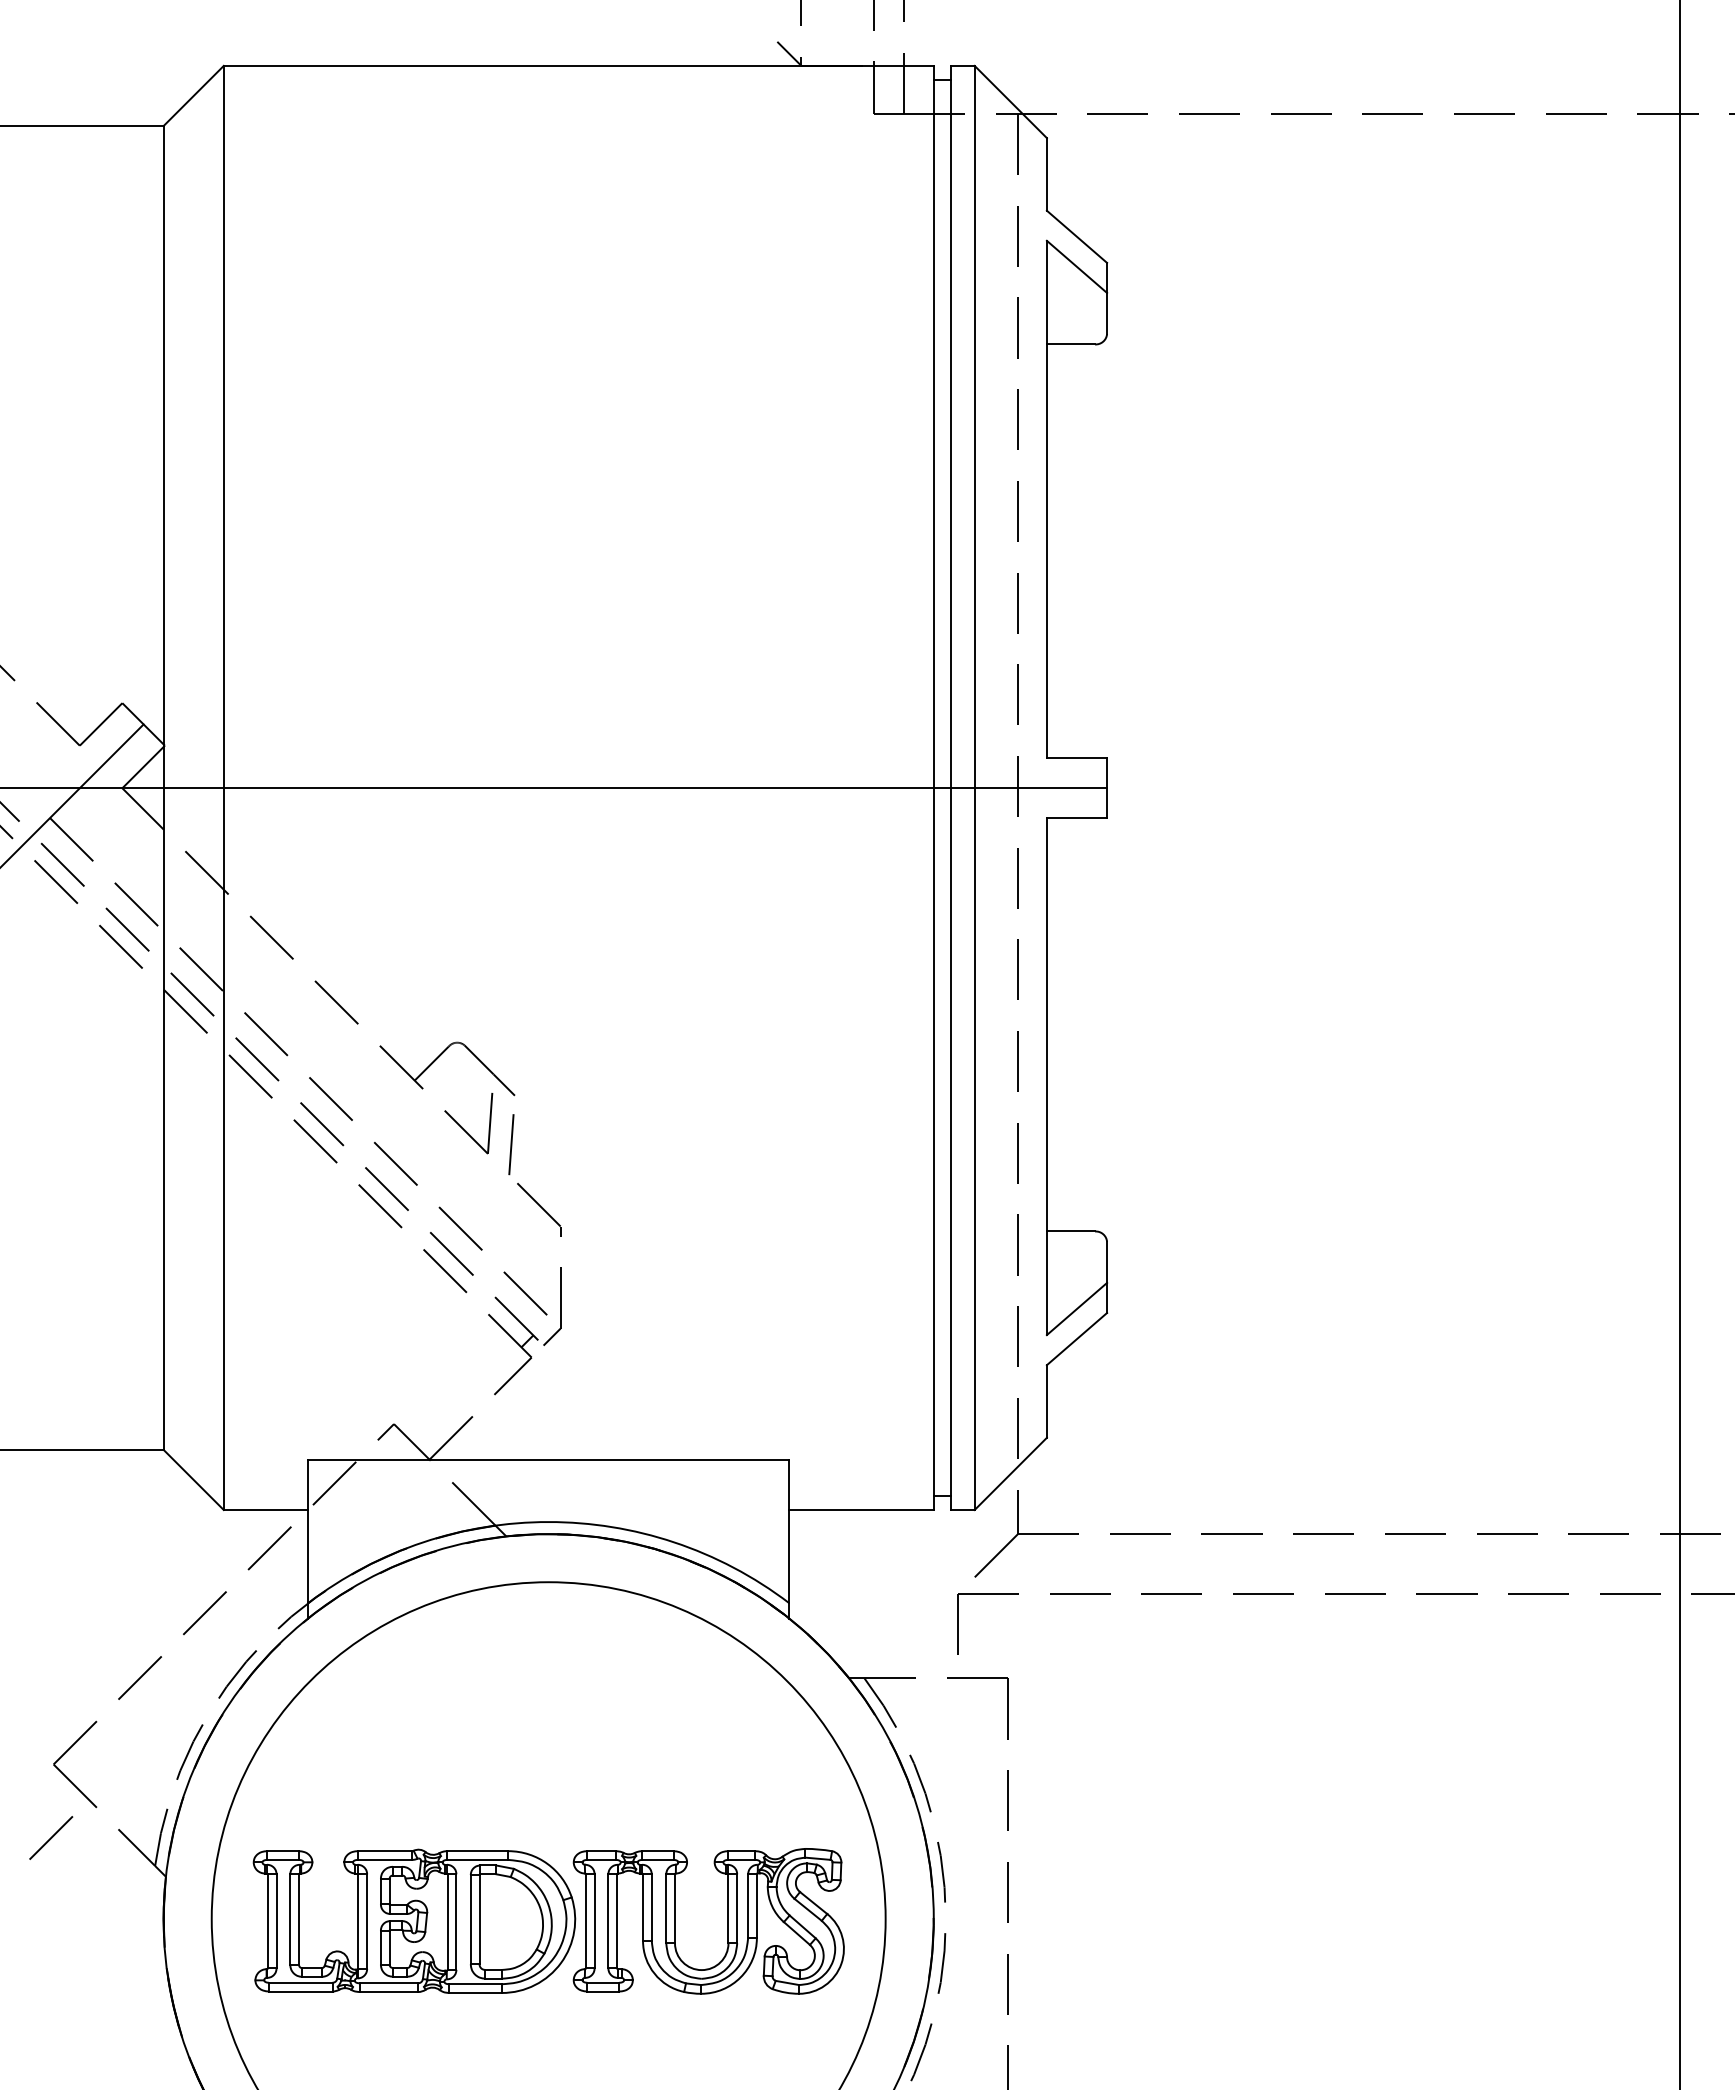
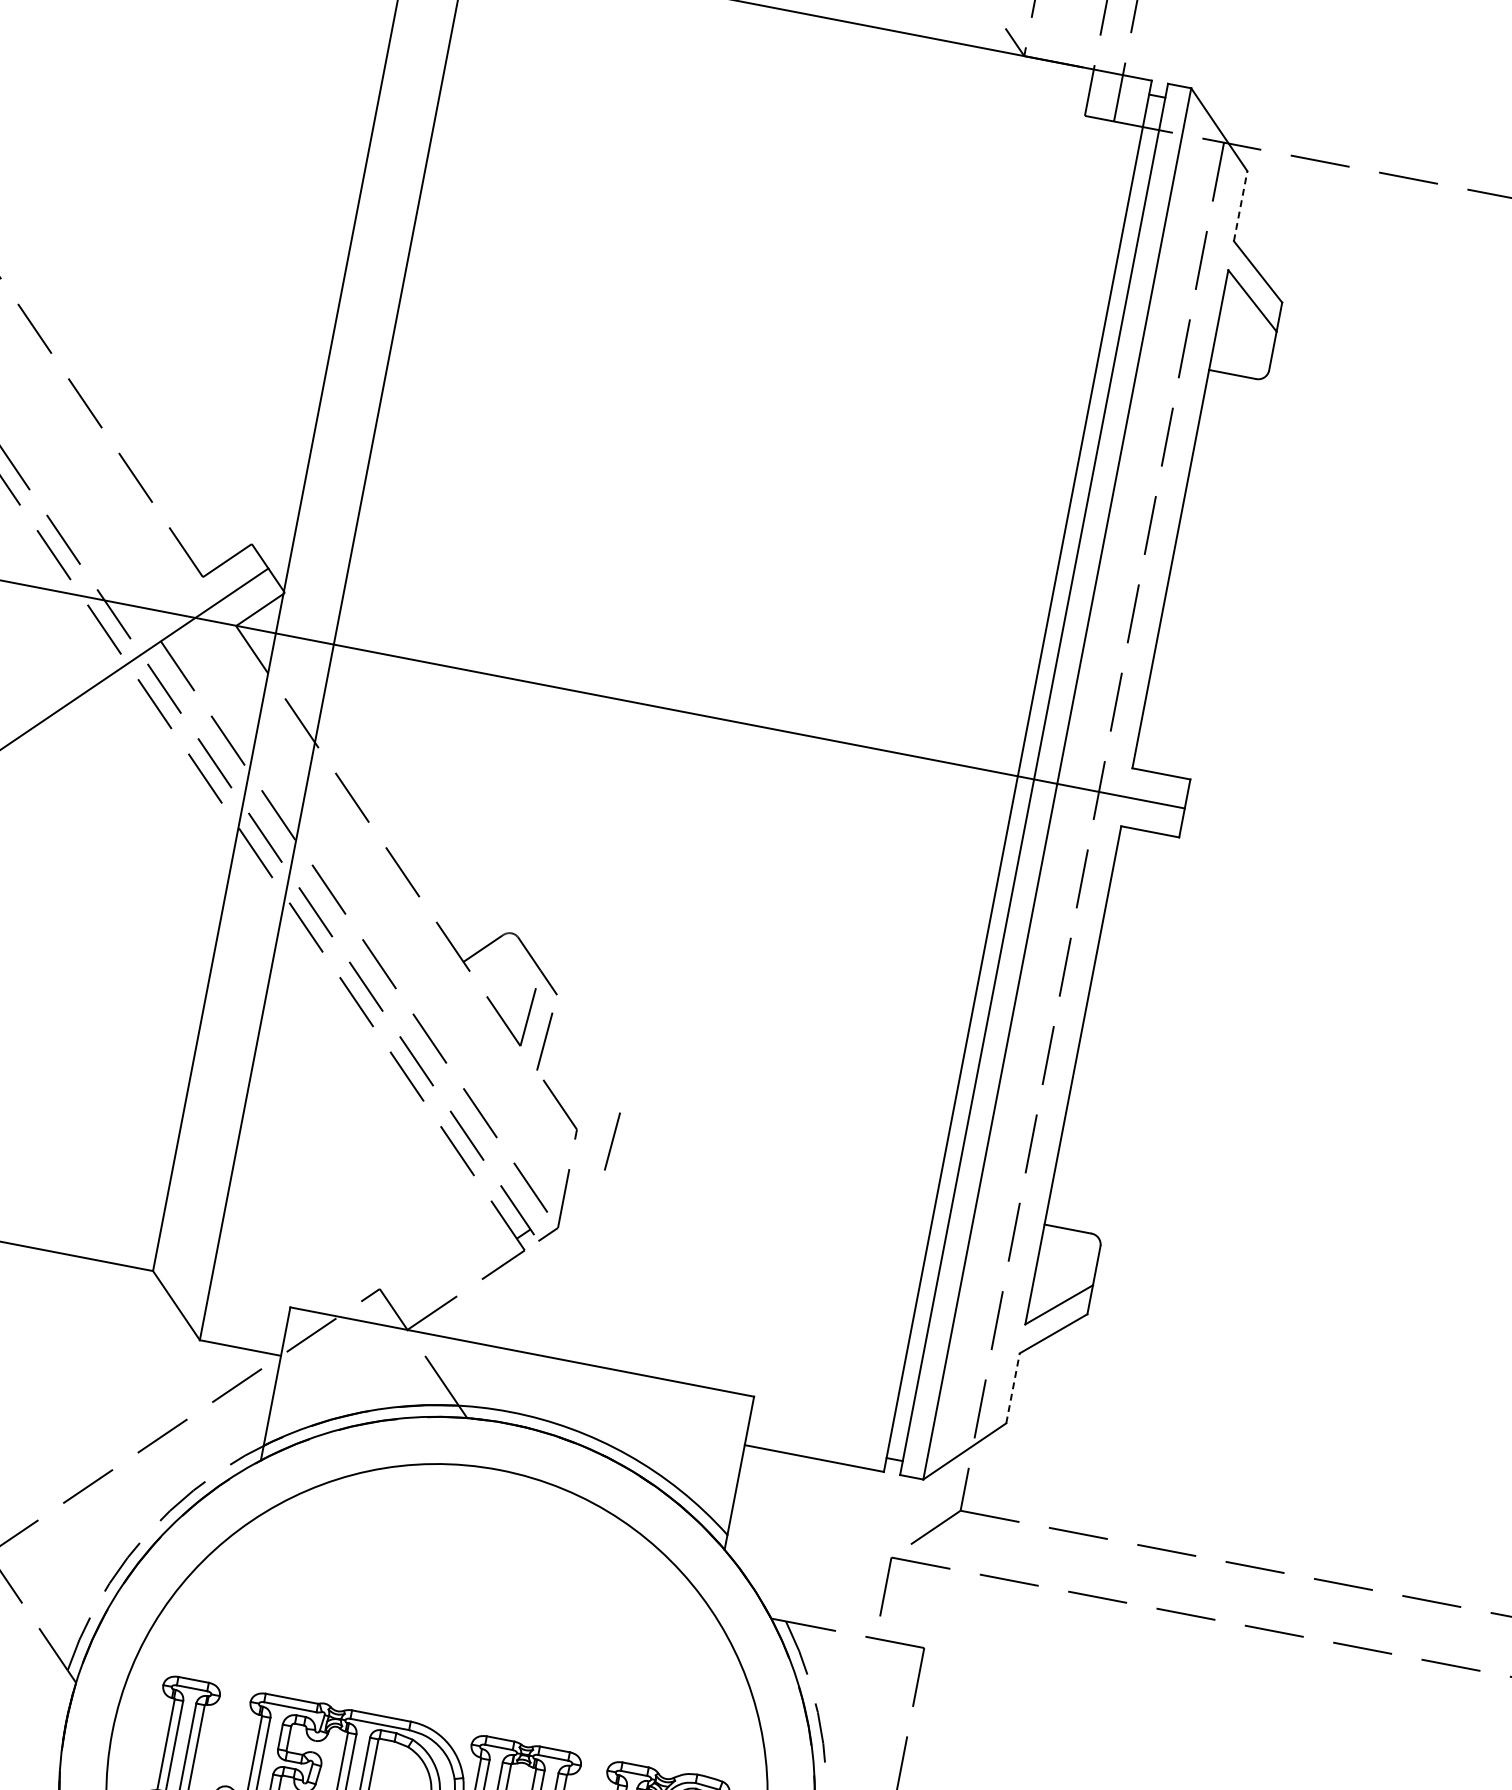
line: (1046, 173) -> (1240, 205), solid -> dashed
line: (598, 1231) -> (612, 1141), added
line: (1046, 1401) -> (1012, 1388), solid -> dashed

